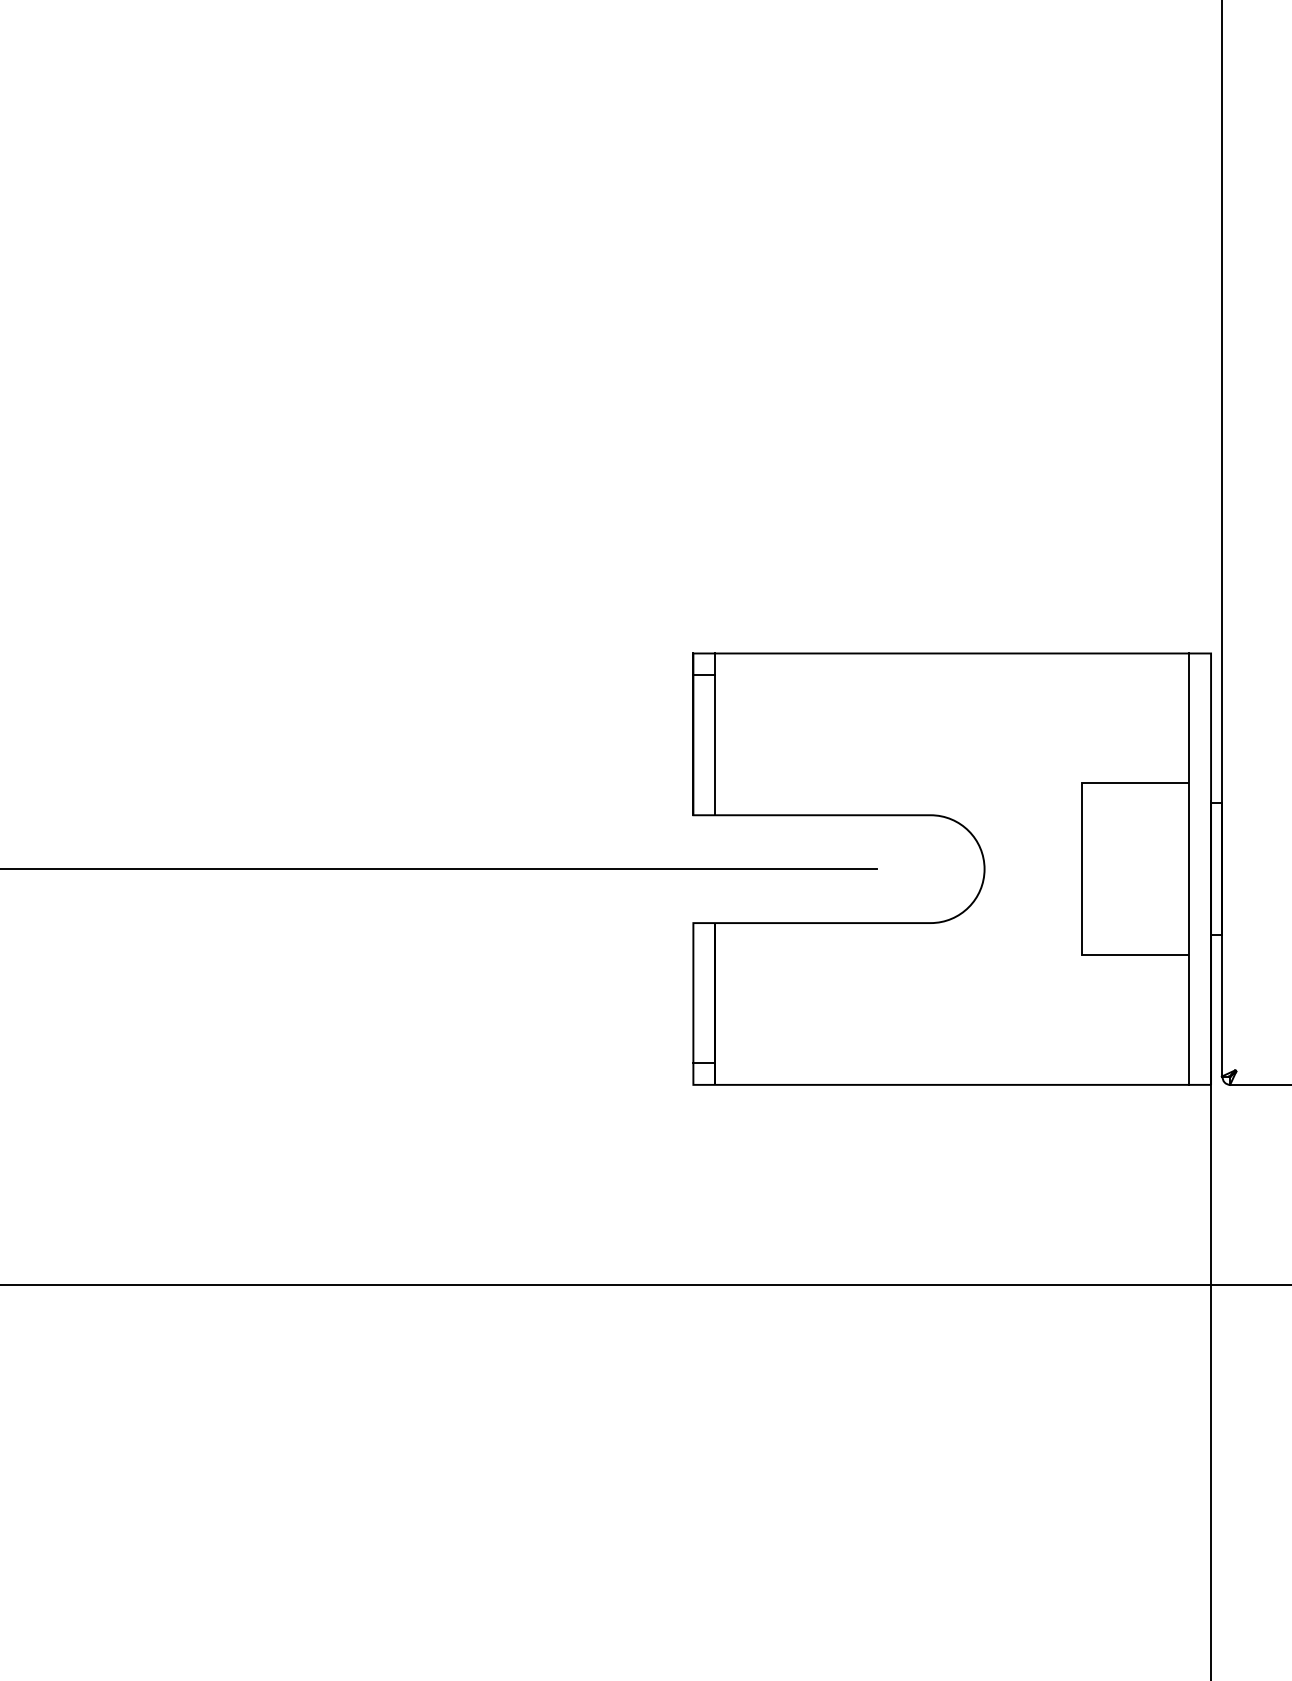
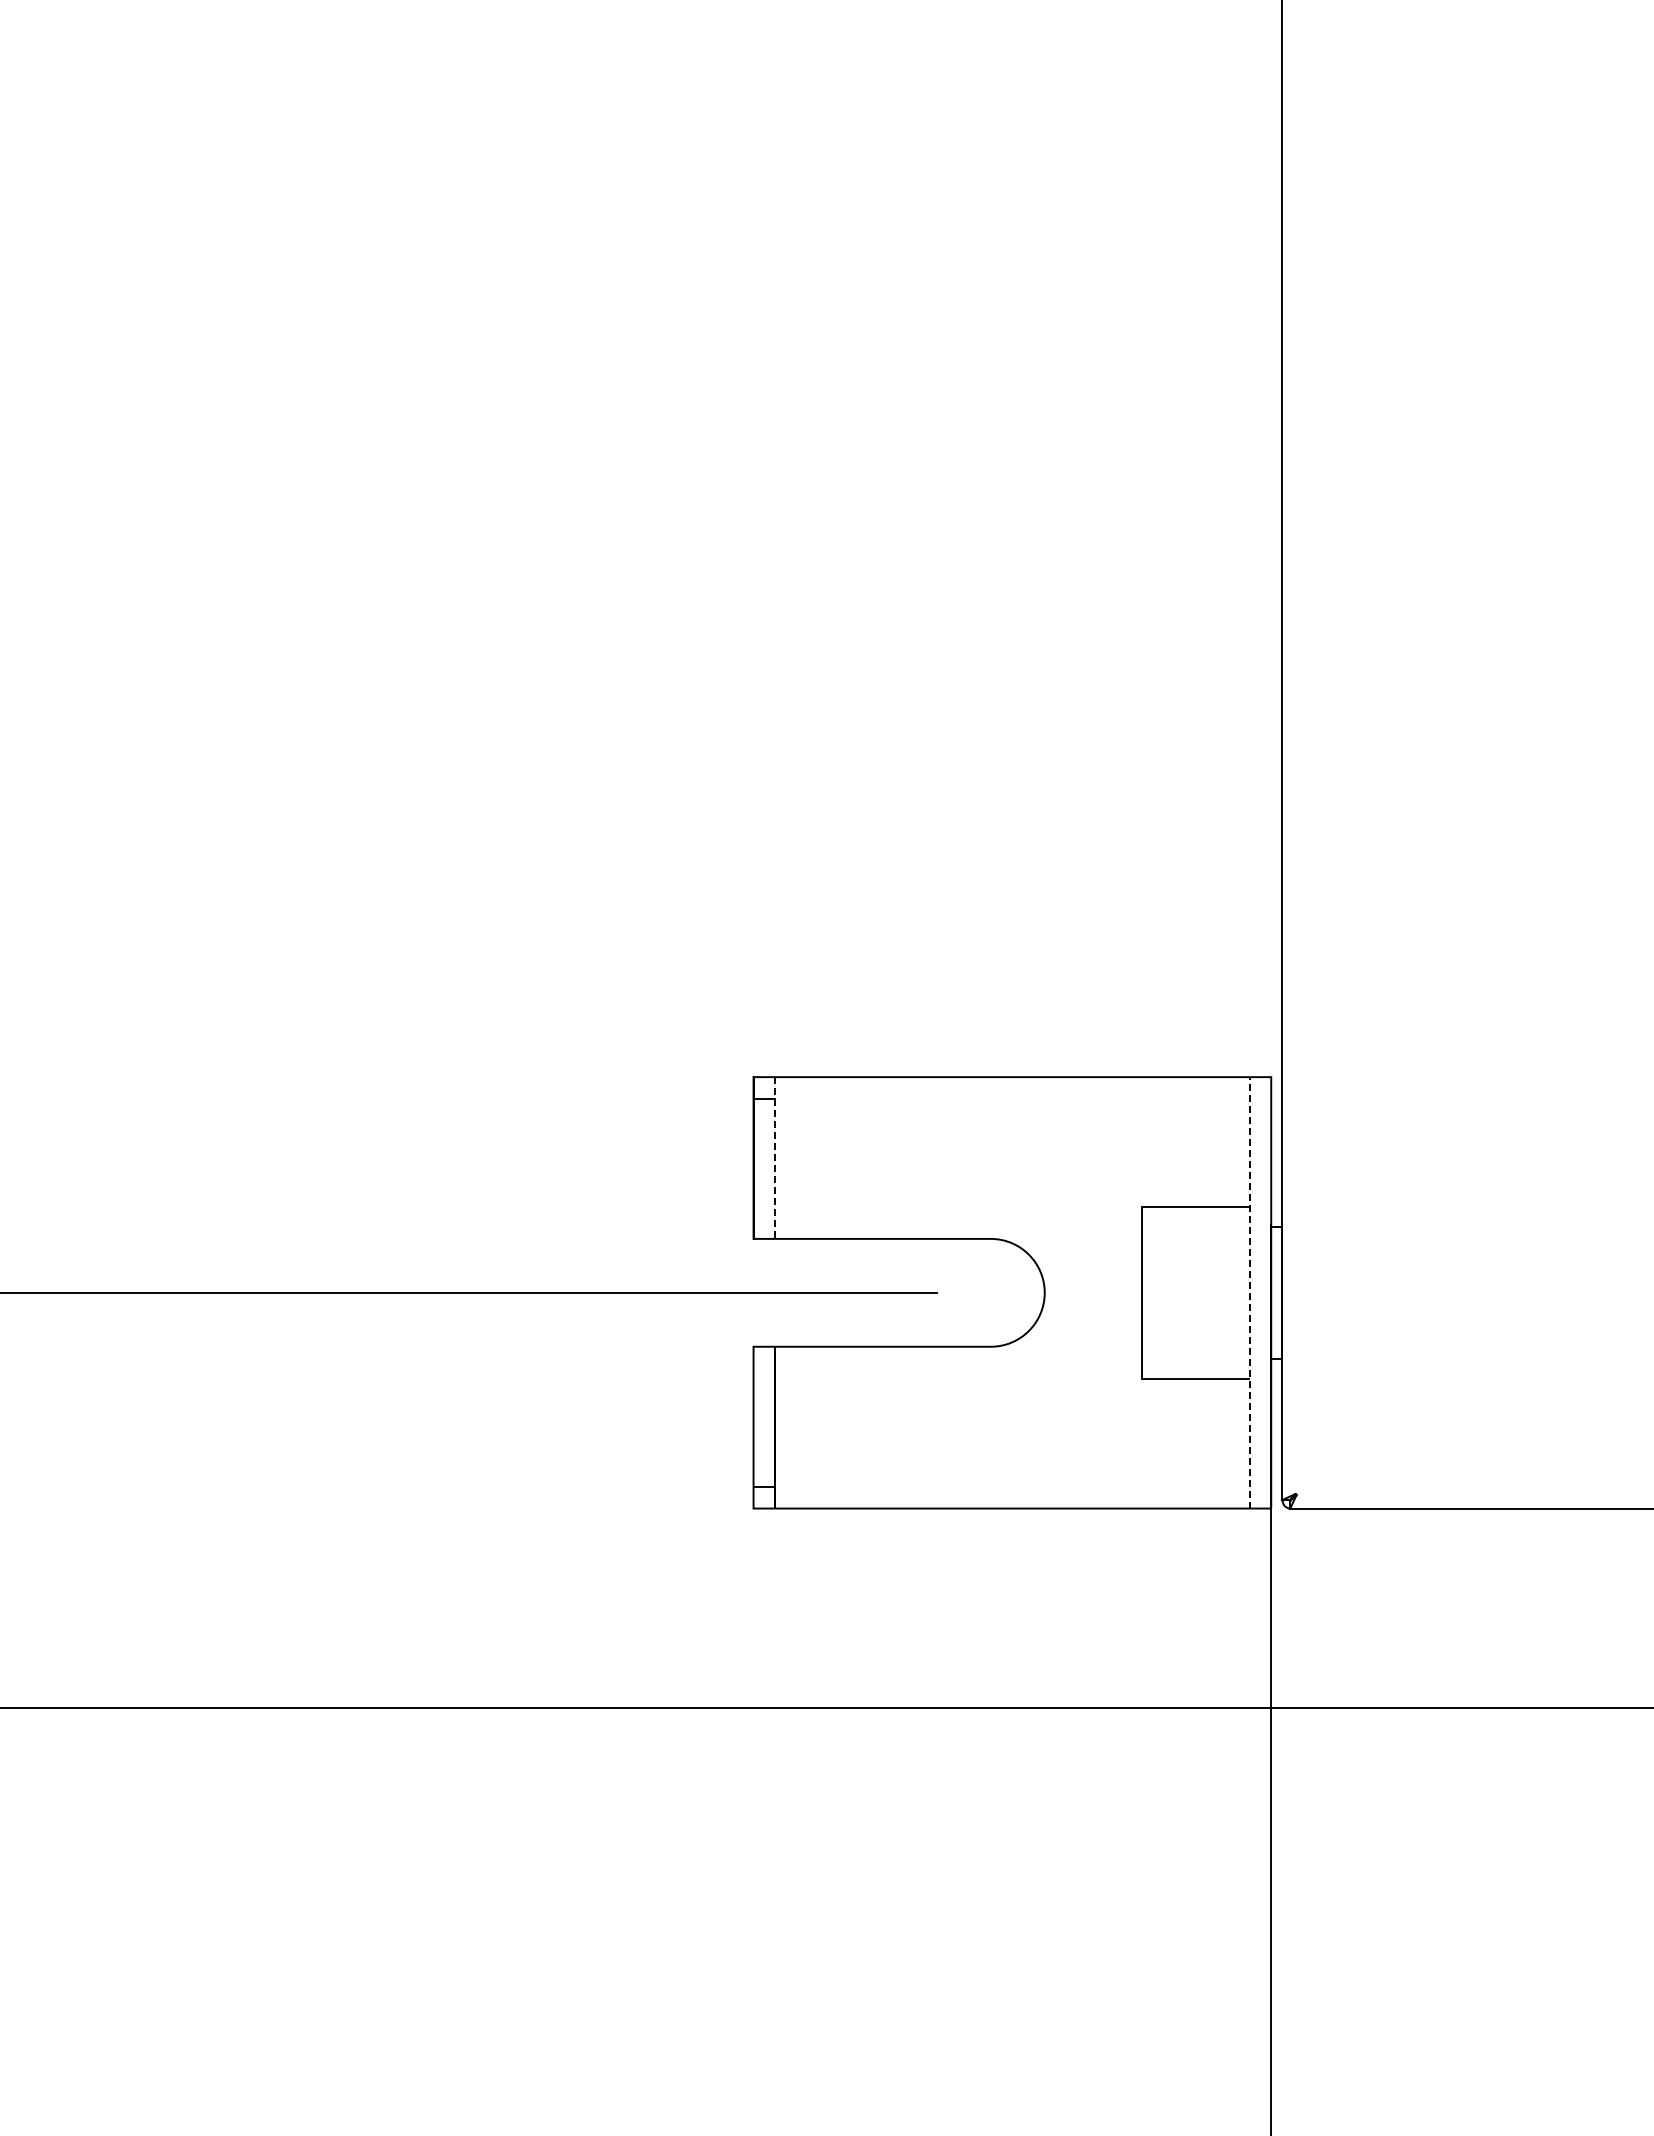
line: (715, 734) -> (775, 1158), solid -> dashed
line: (1189, 868) -> (1249, 1292), solid -> dashed

